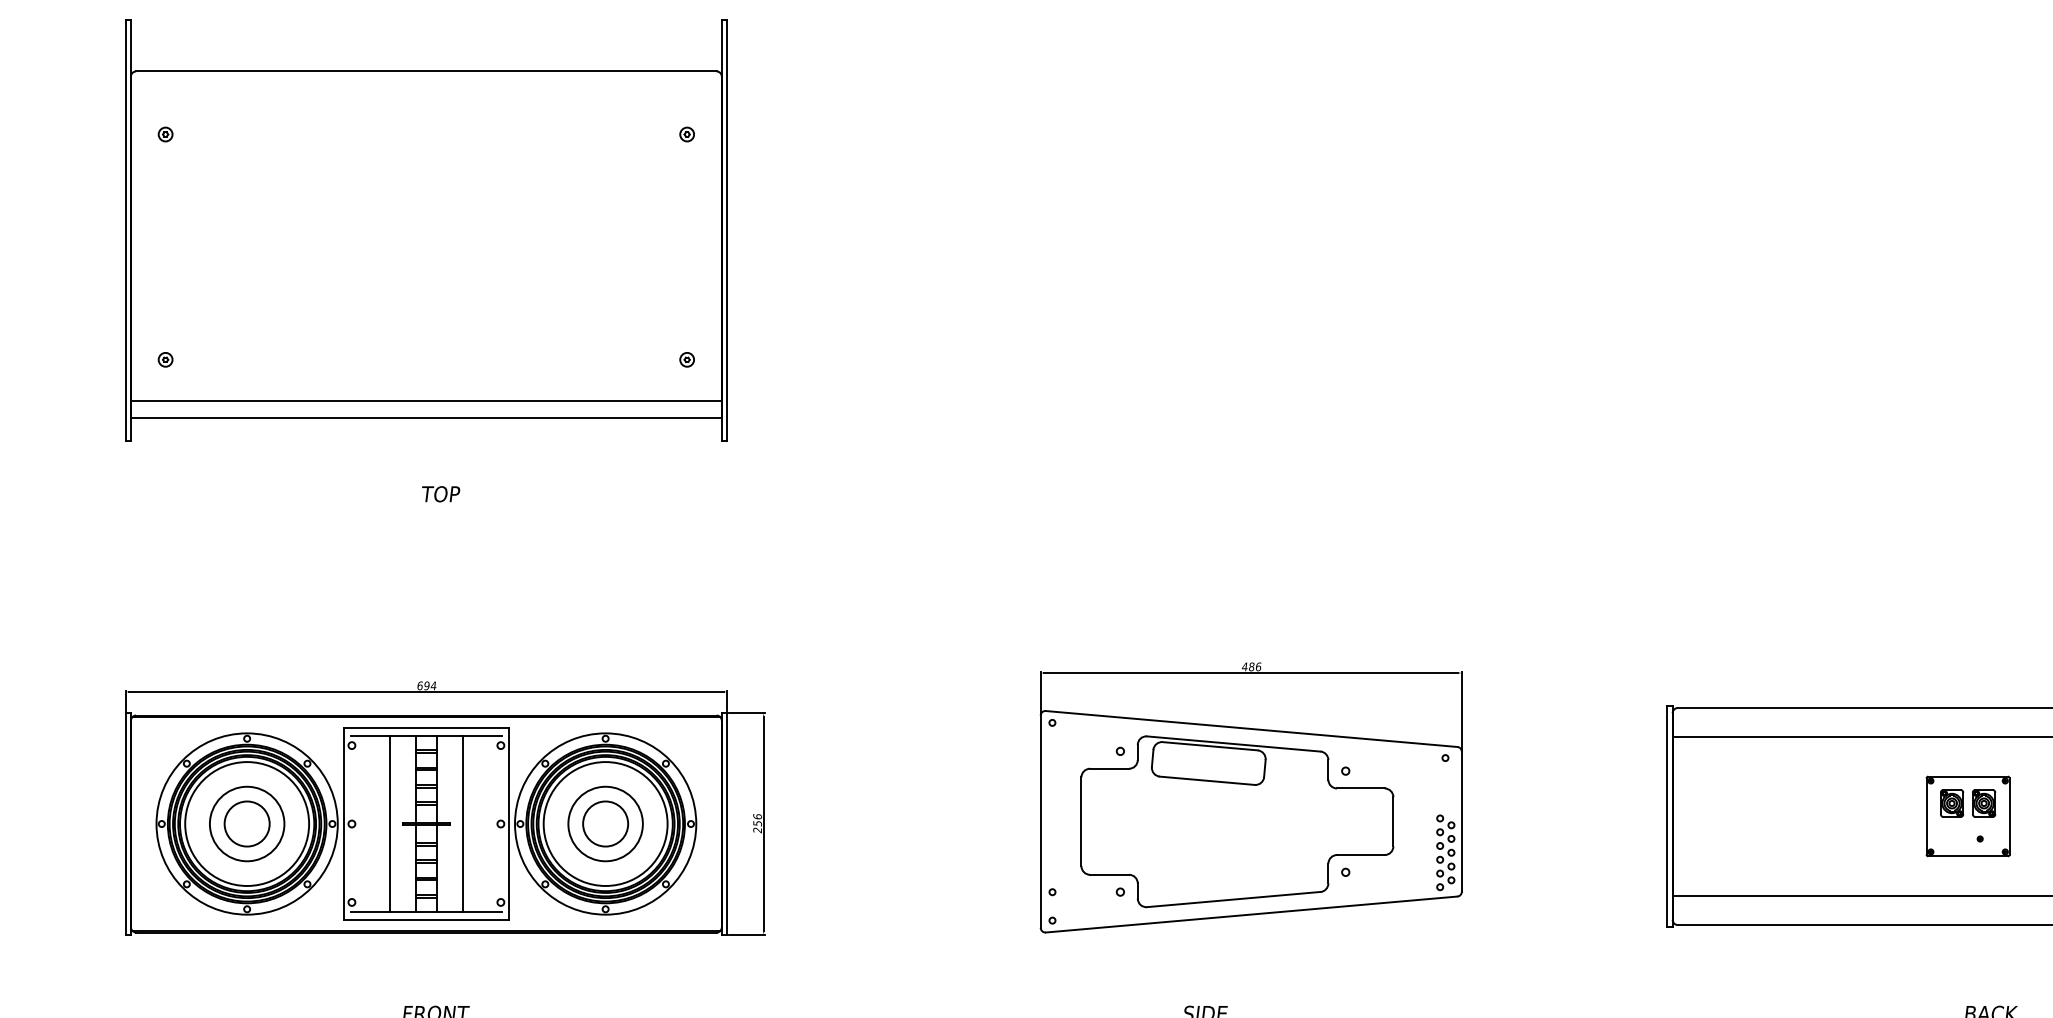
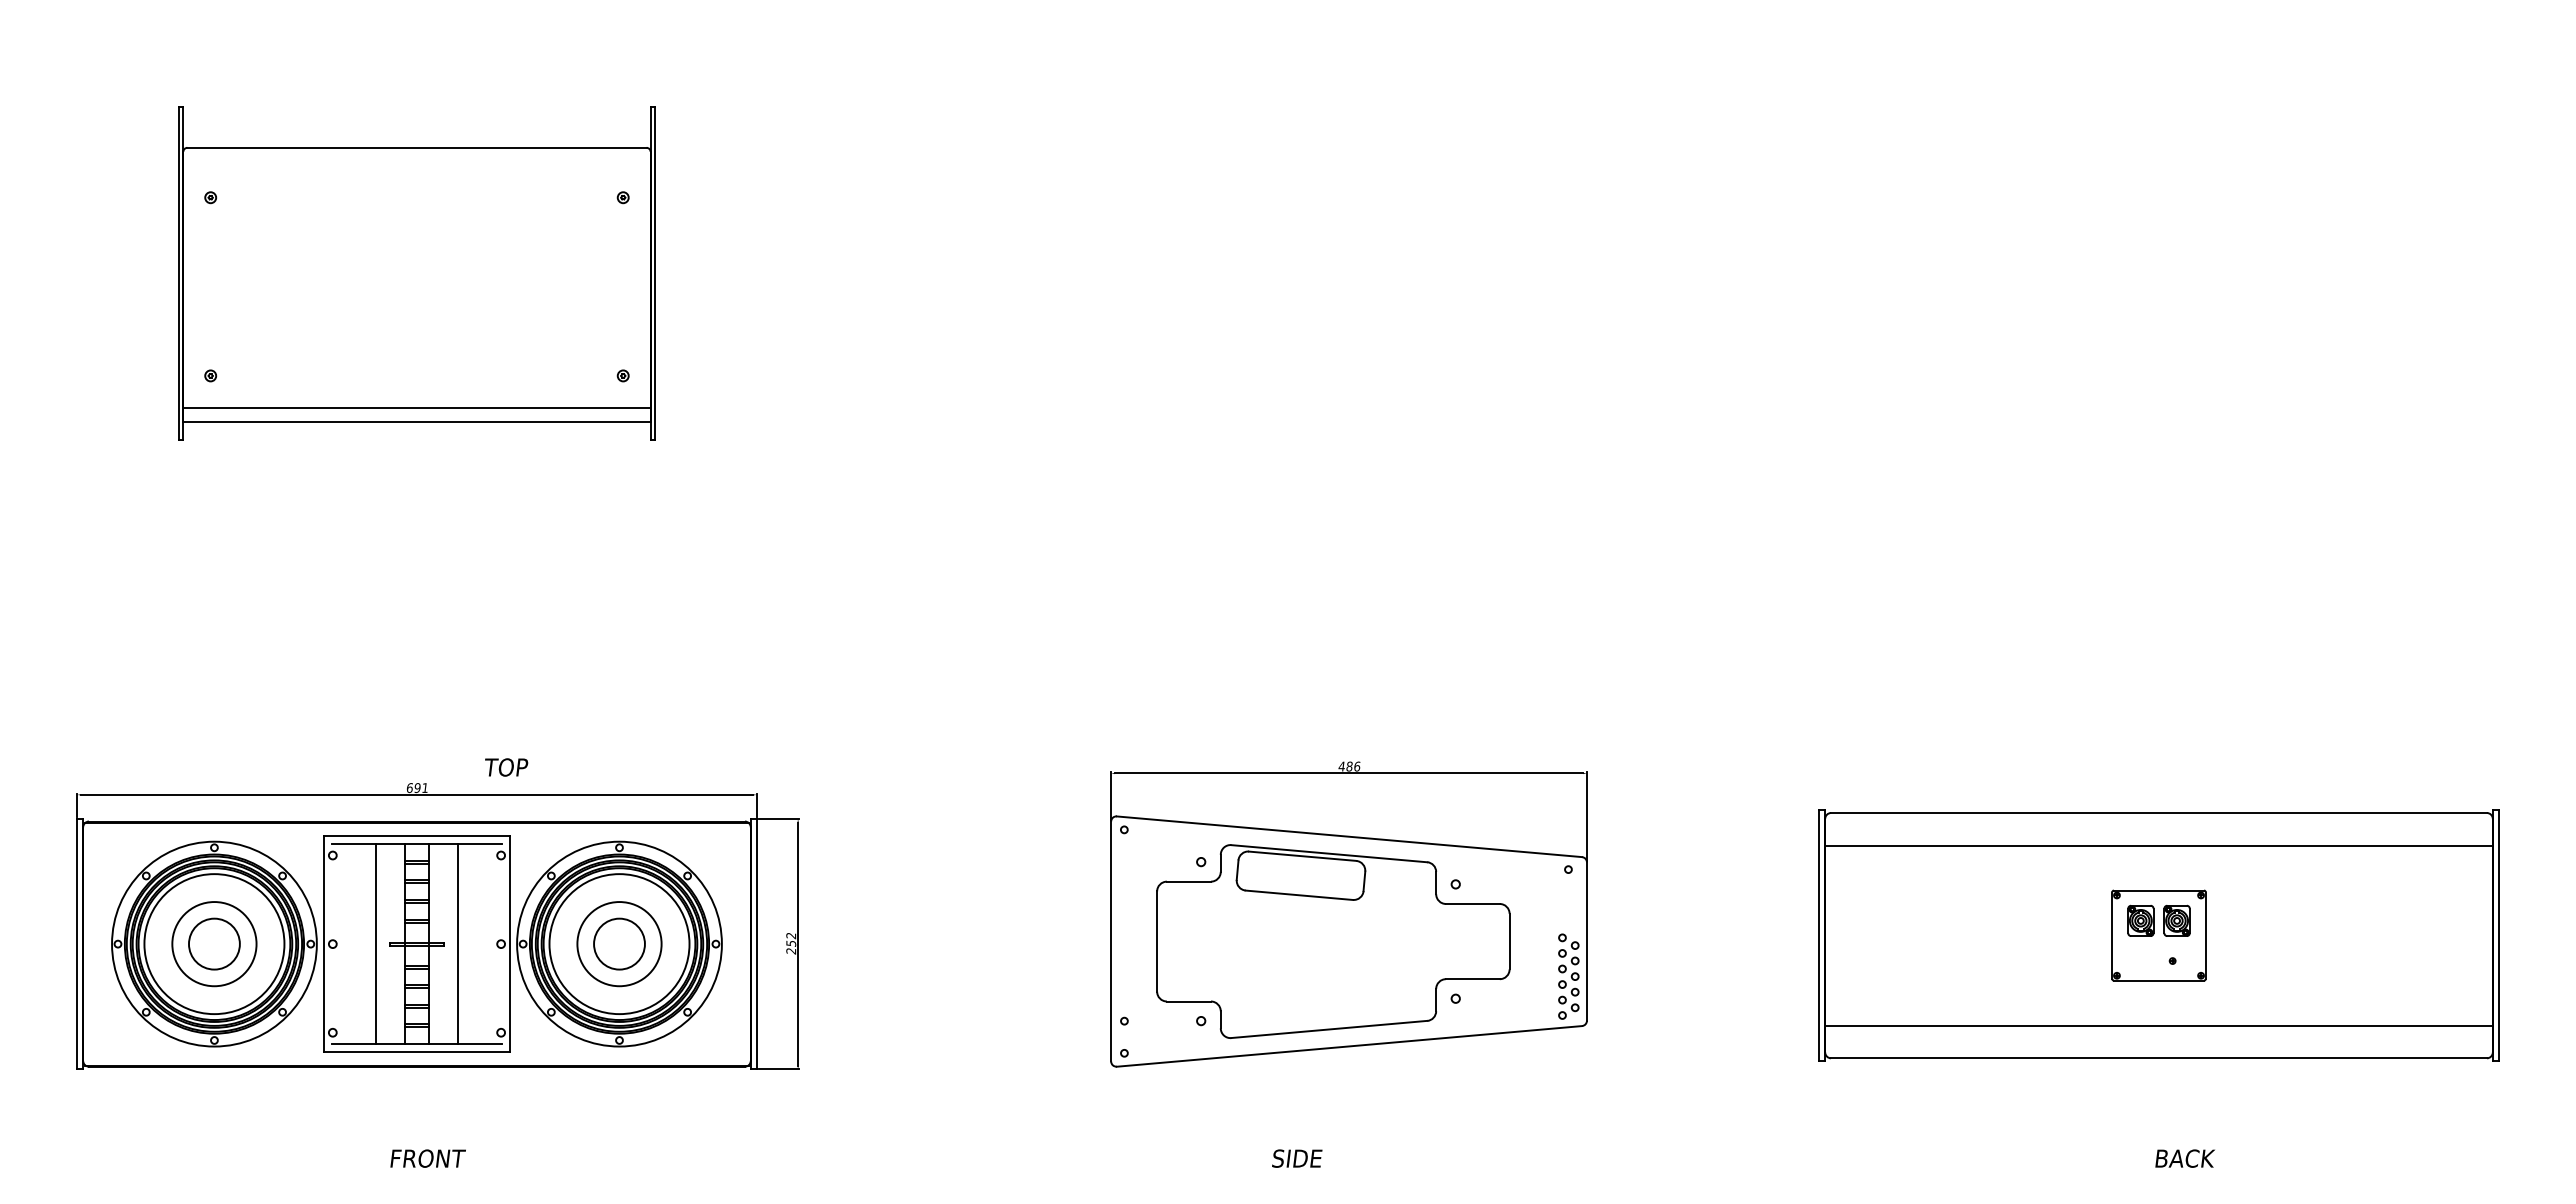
part: (425, 230) -> (416, 273), size x0.7
text: (441, 494) -> (506, 767), moved
text: (433, 685) -> (424, 787), 694 -> 691
text: (757, 816) -> (791, 935), 256 -> 252

